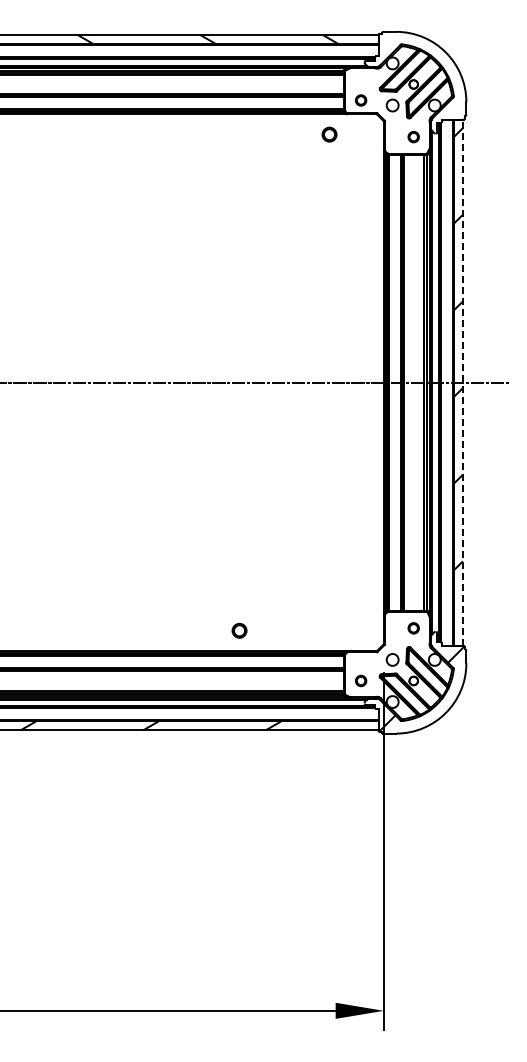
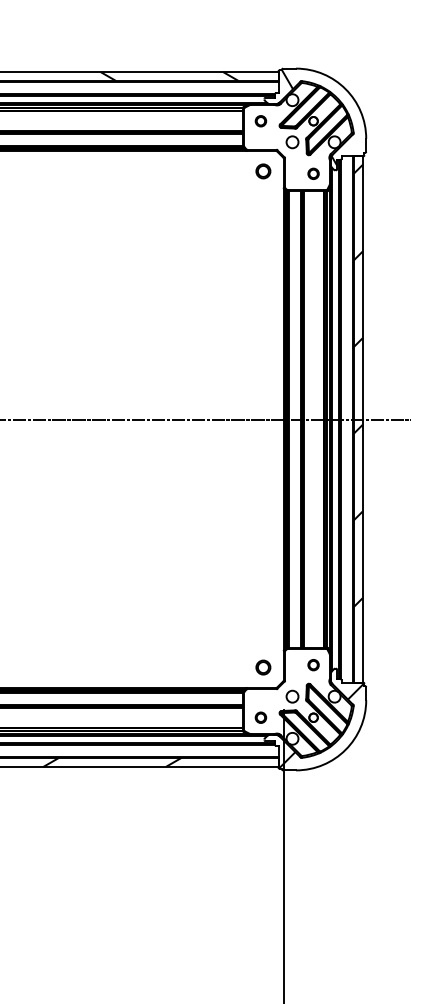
hatch: (409, 80) -> (309, 117), added
part: (361, 100) -> (261, 121), moved
circle: (329, 134) -> (263, 171), moved
line: (462, 382) -> (362, 419), dashed -> solid
part: (239, 630) -> (263, 667), moved

